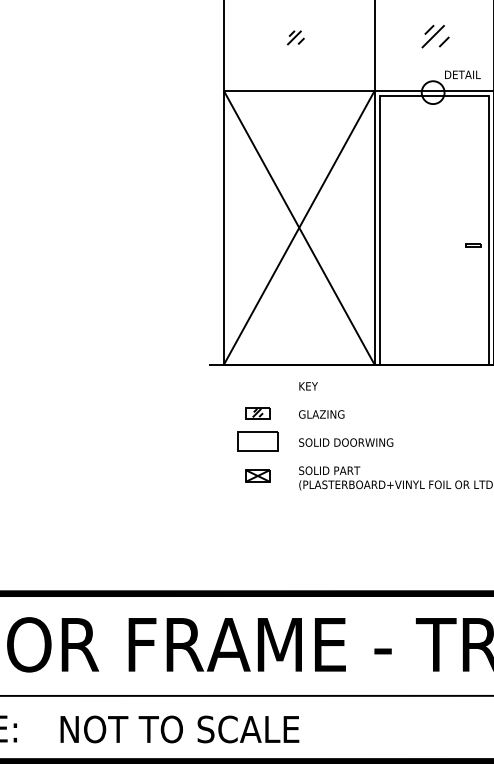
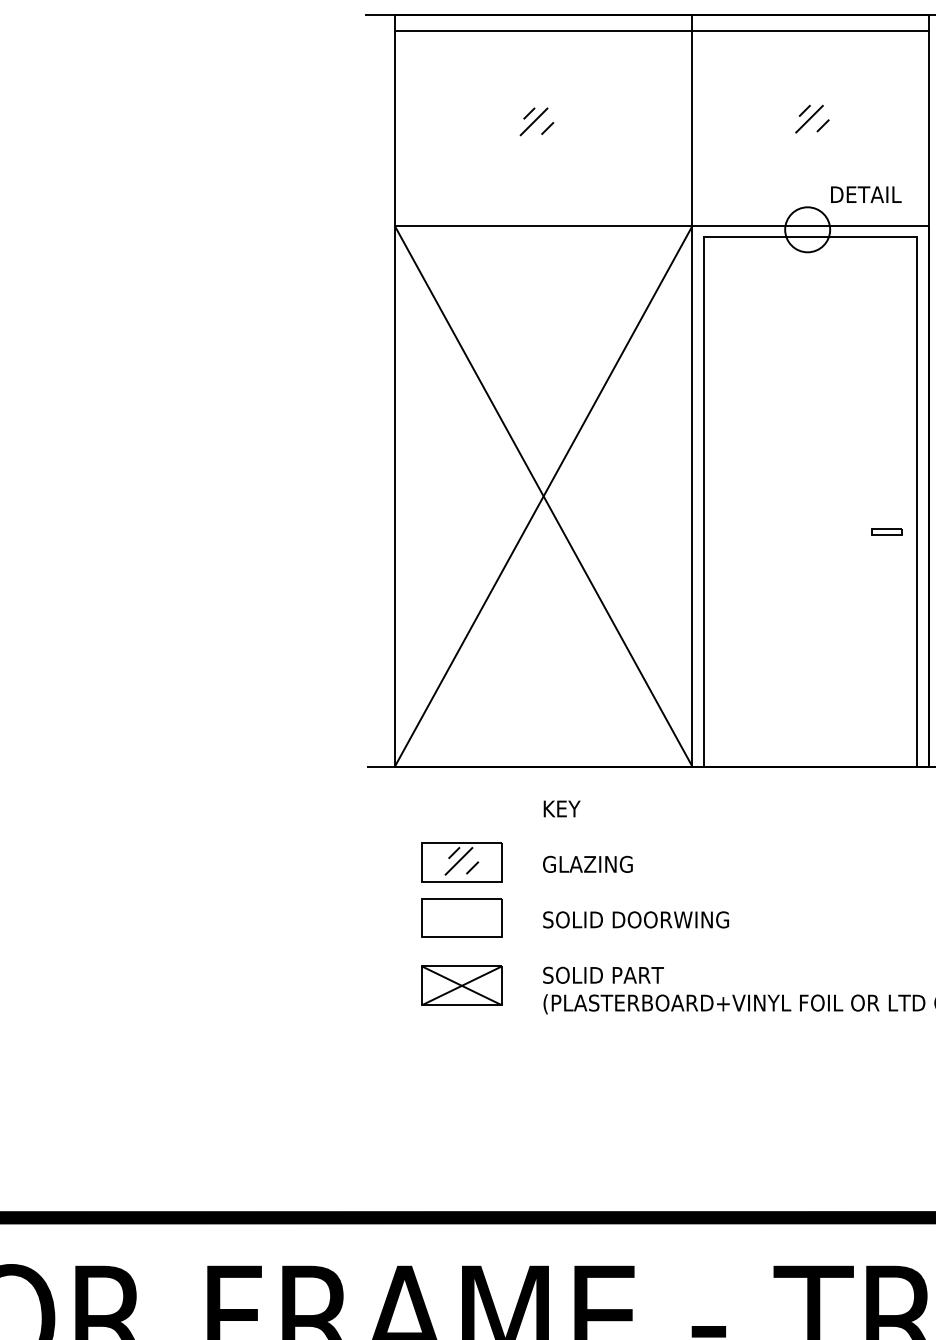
part: (435, 36) -> (812, 119), size x0.62
part: (257, 413) -> (461, 862), size x1.67
part: (257, 475) -> (461, 984), size x1.67

